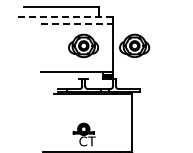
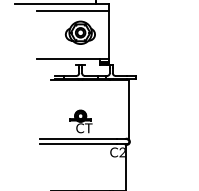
line: (65, 17) -> (62, 4), dashed -> solid
line: (76, 23) -> (73, 10), dashed -> solid
part: (133, 45) -> (130, 32), removed

